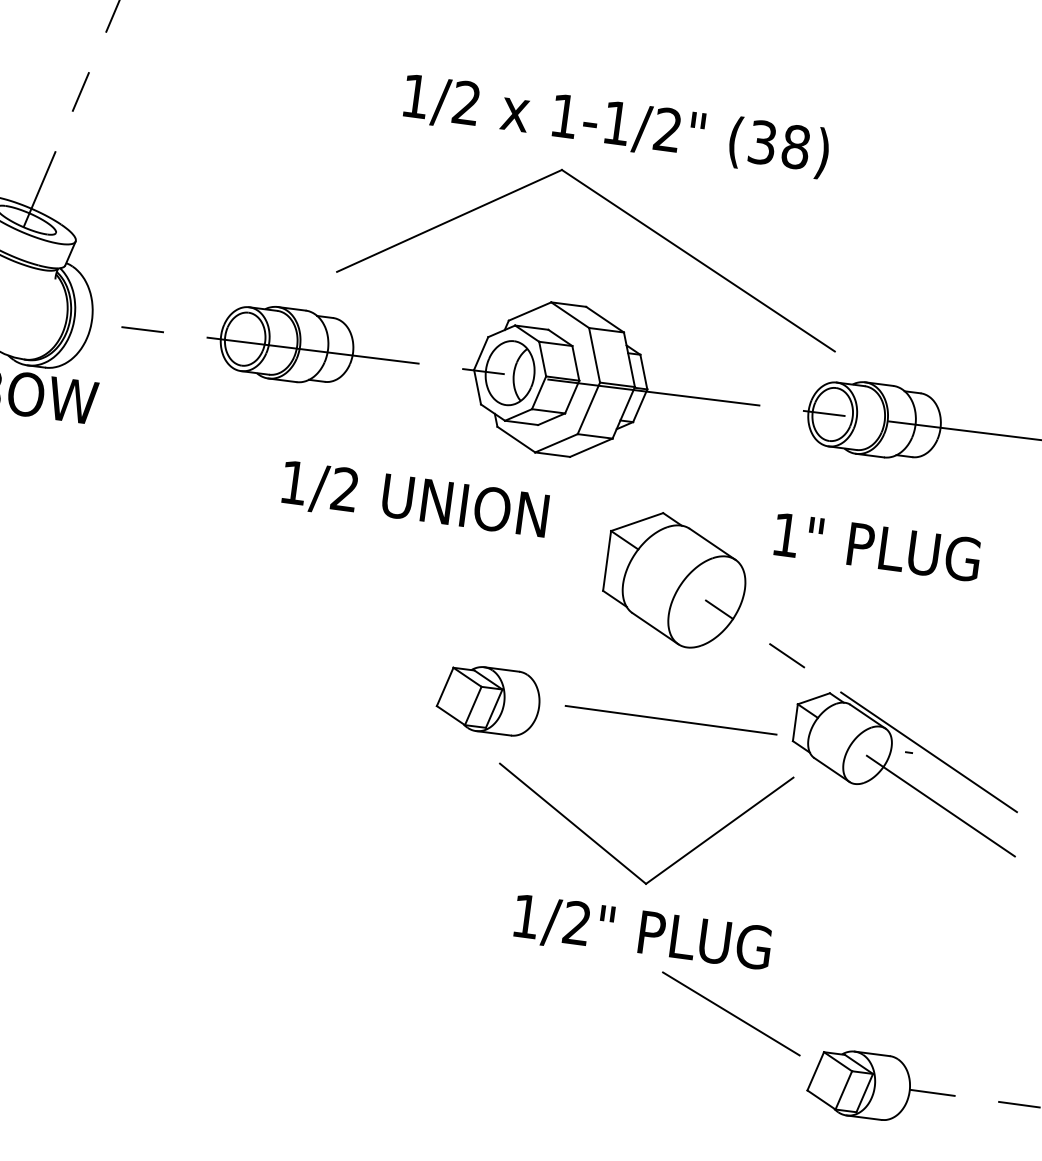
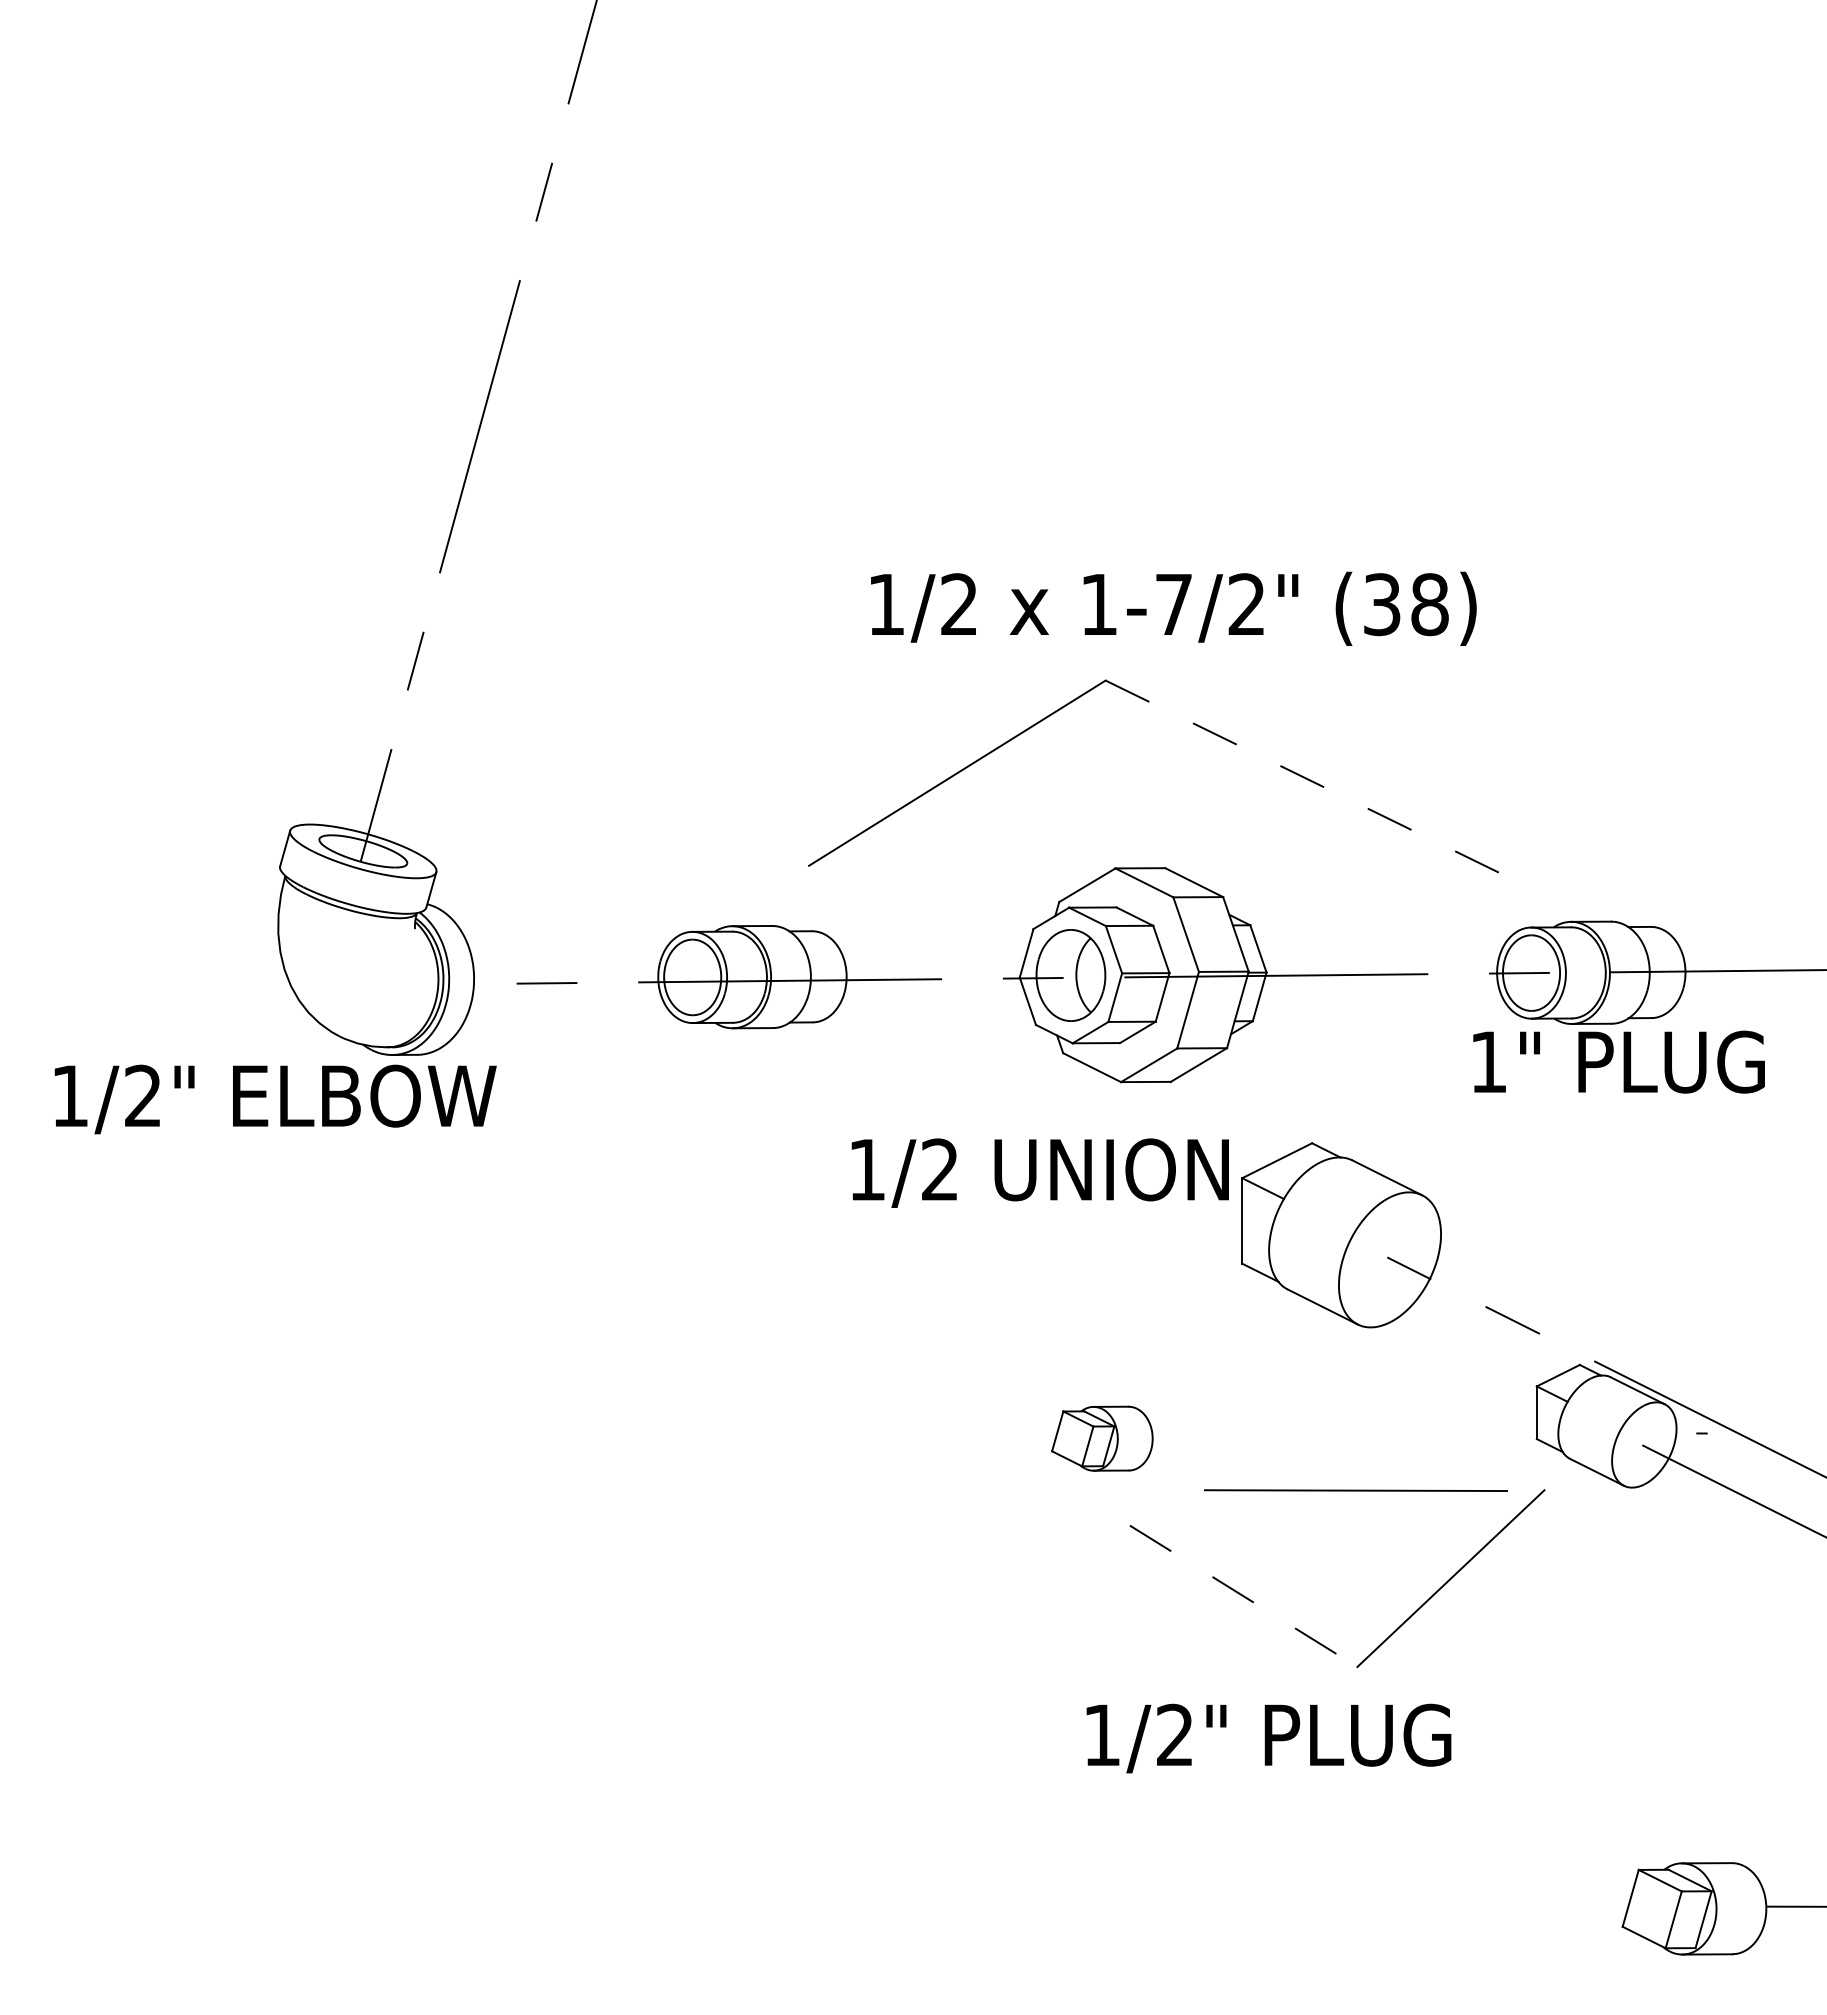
text: (616, 123) -> (1173, 604), 1-1/2" -> 1-7/2"
line: (698, 260) -> (1314, 782), solid -> dashed
text: (414, 500) -> (1039, 1172), moved
text: (877, 546) -> (1618, 1061), moved
part: (488, 700) -> (1102, 1438), size x0.7
line: (670, 720) -> (1355, 1490), moved
line: (572, 823) -> (1243, 1596), solid -> dashed
text: (642, 934) -> (1268, 1738), moved
line: (731, 1013) -> (1501, 1833), removed

